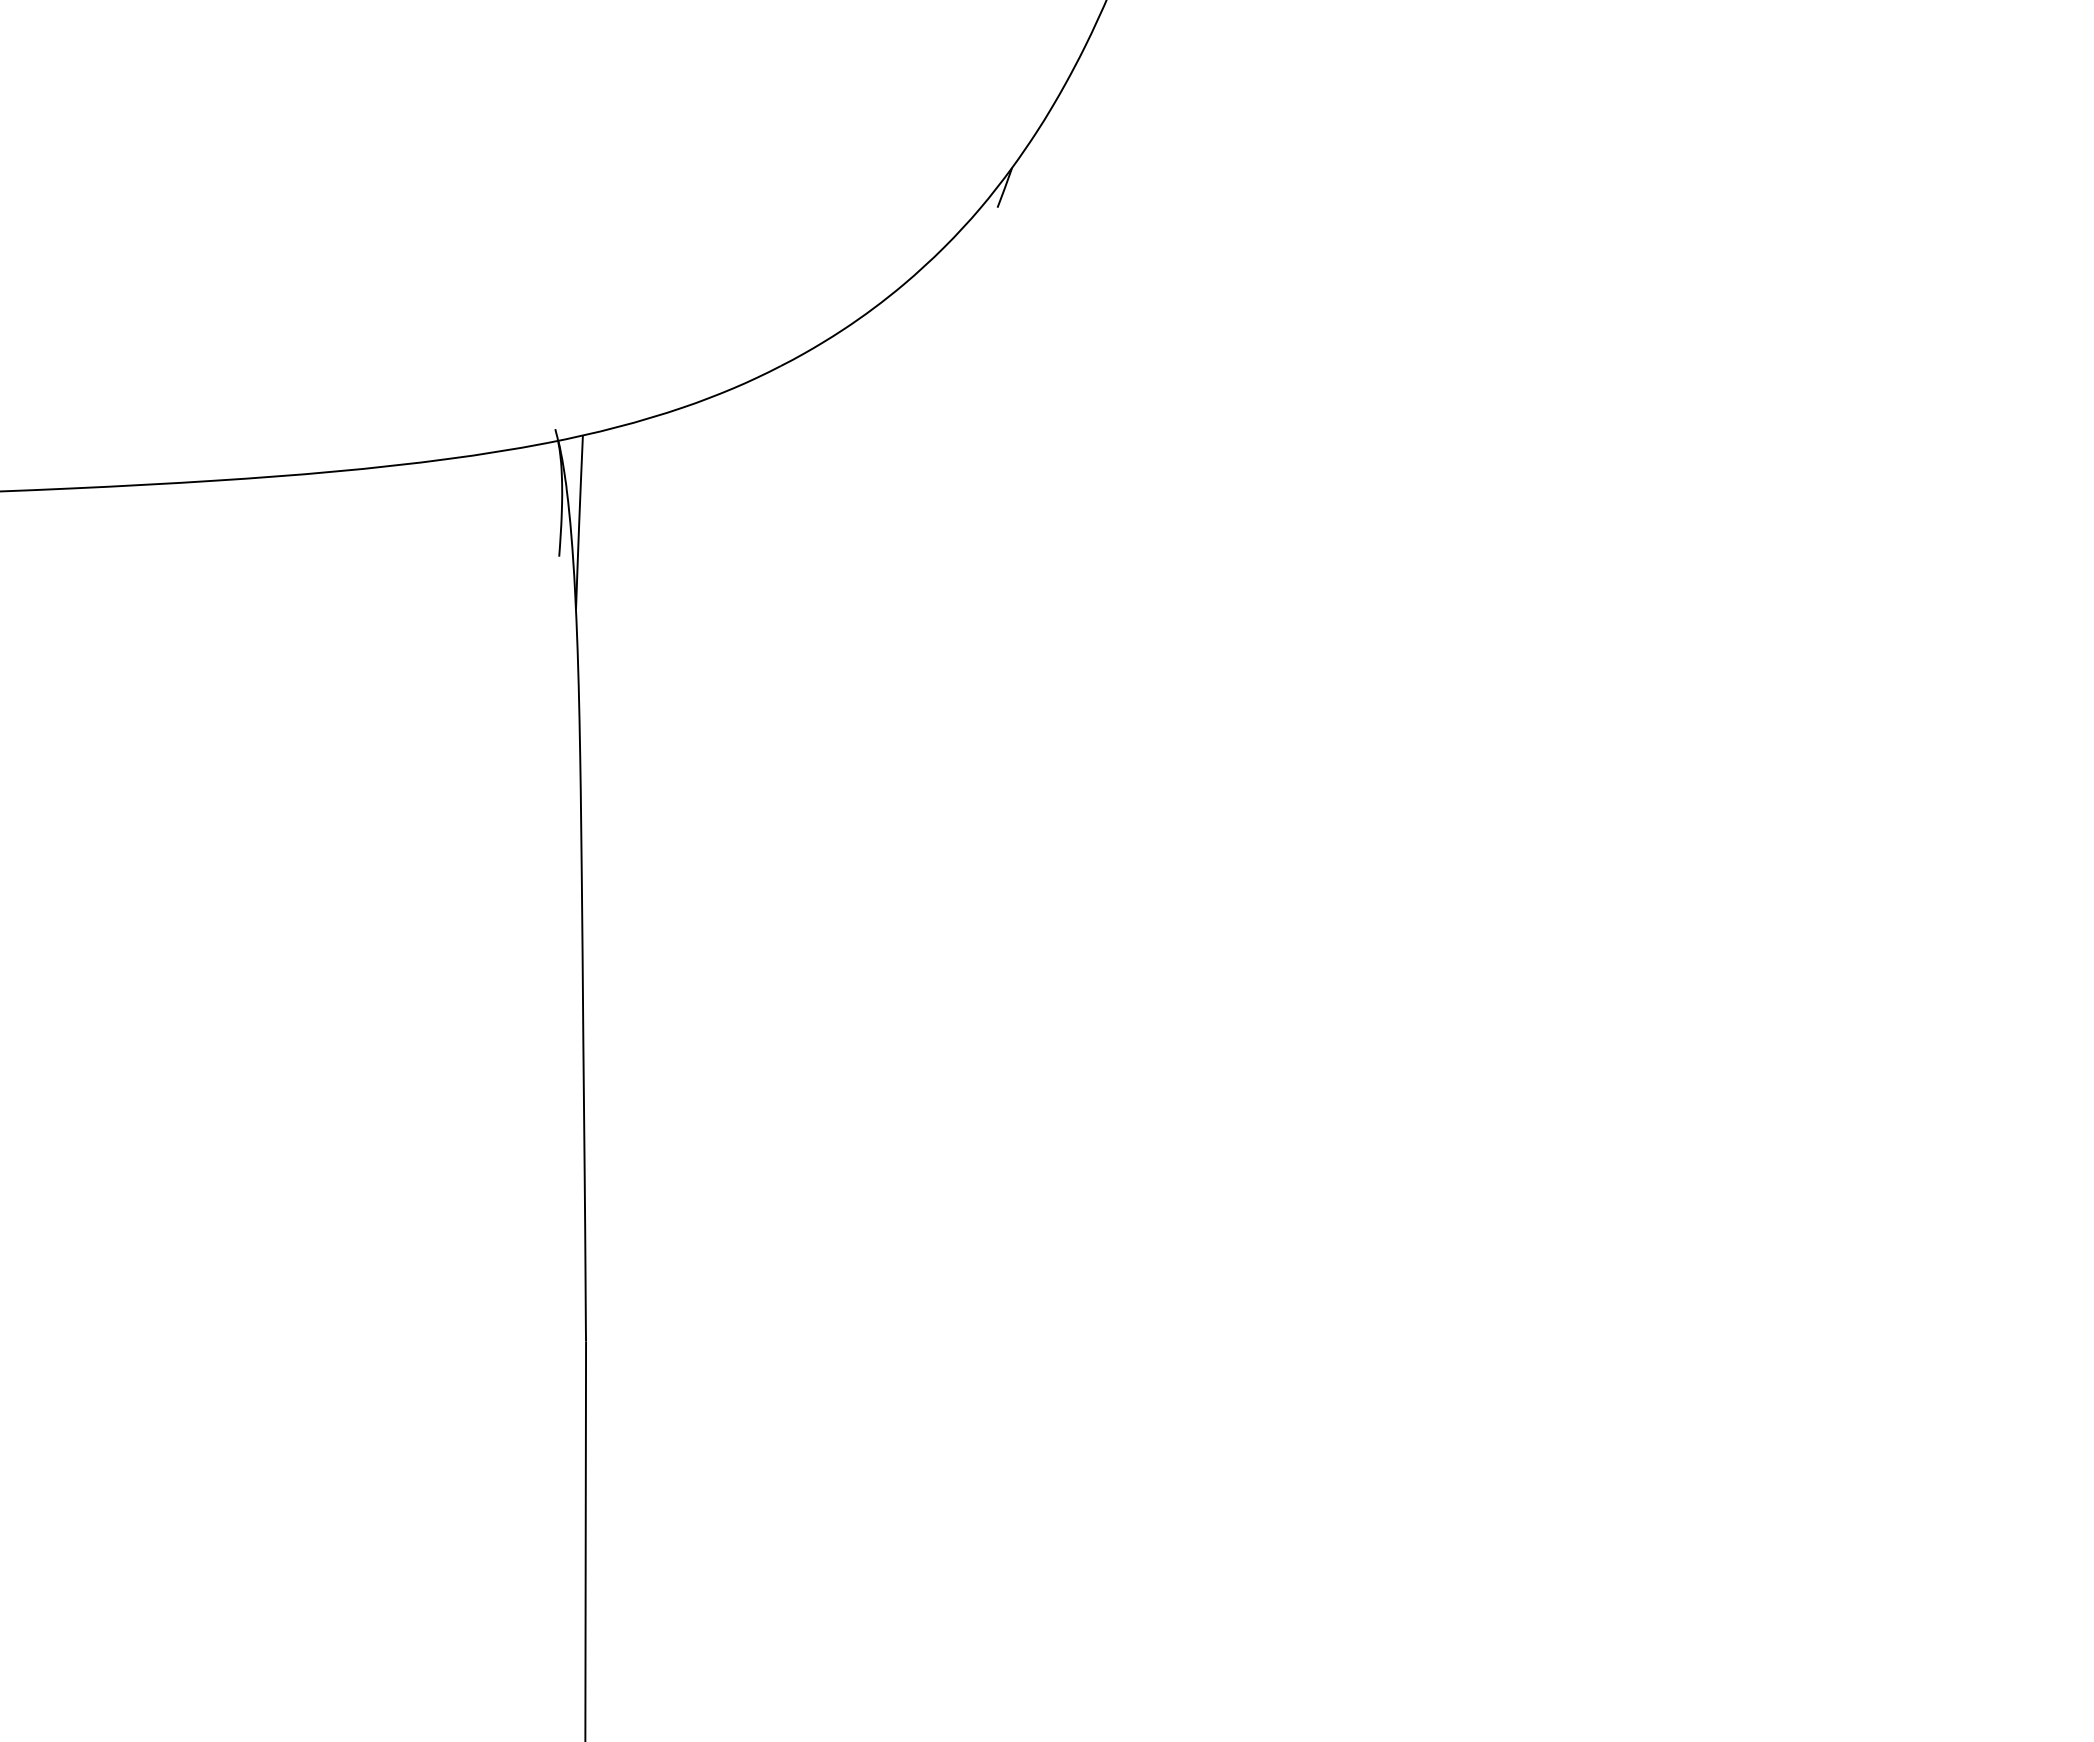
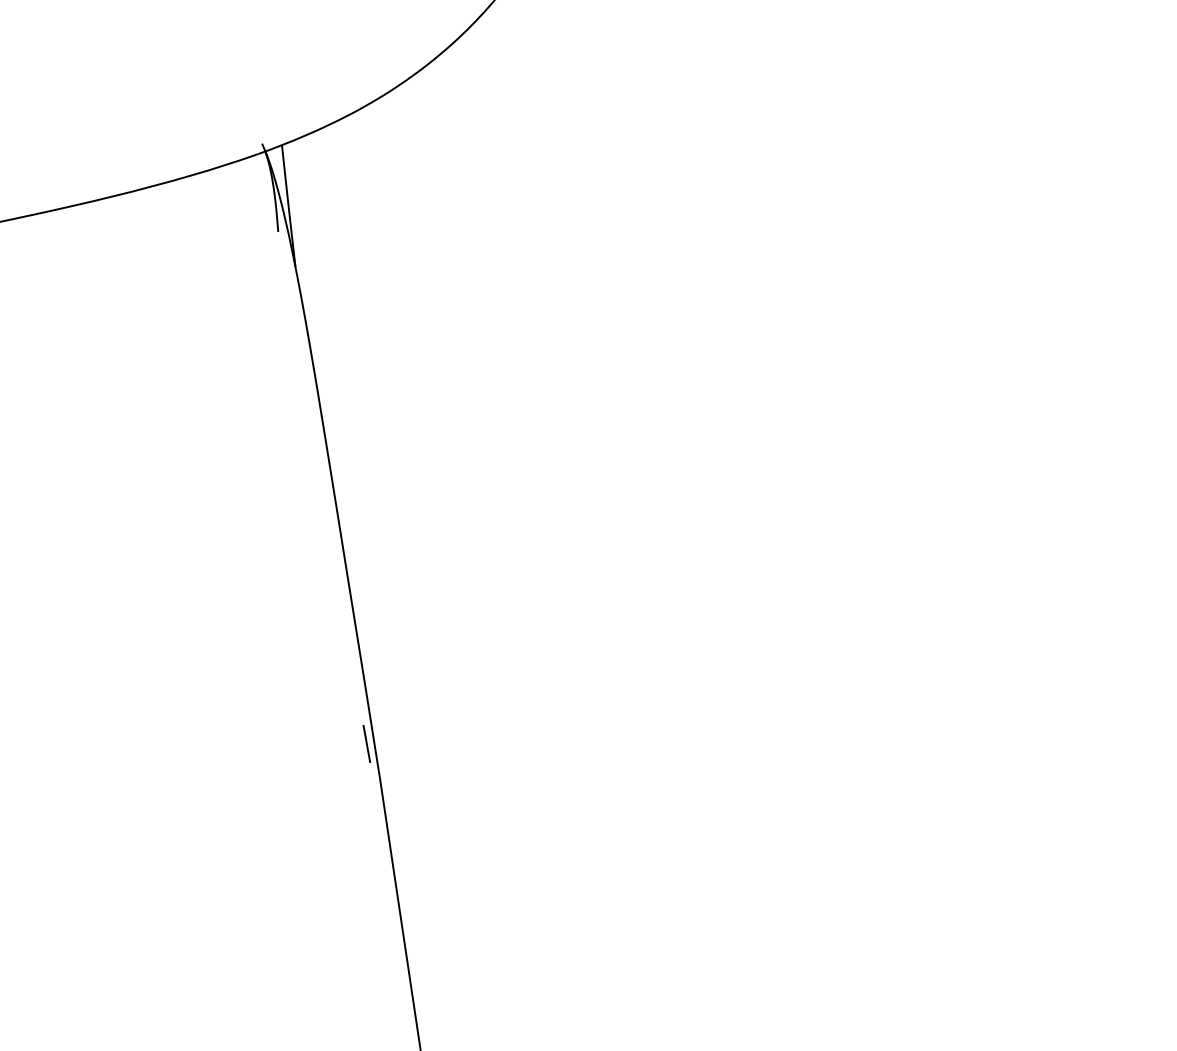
line: (574, 1293) -> (366, 743), added

